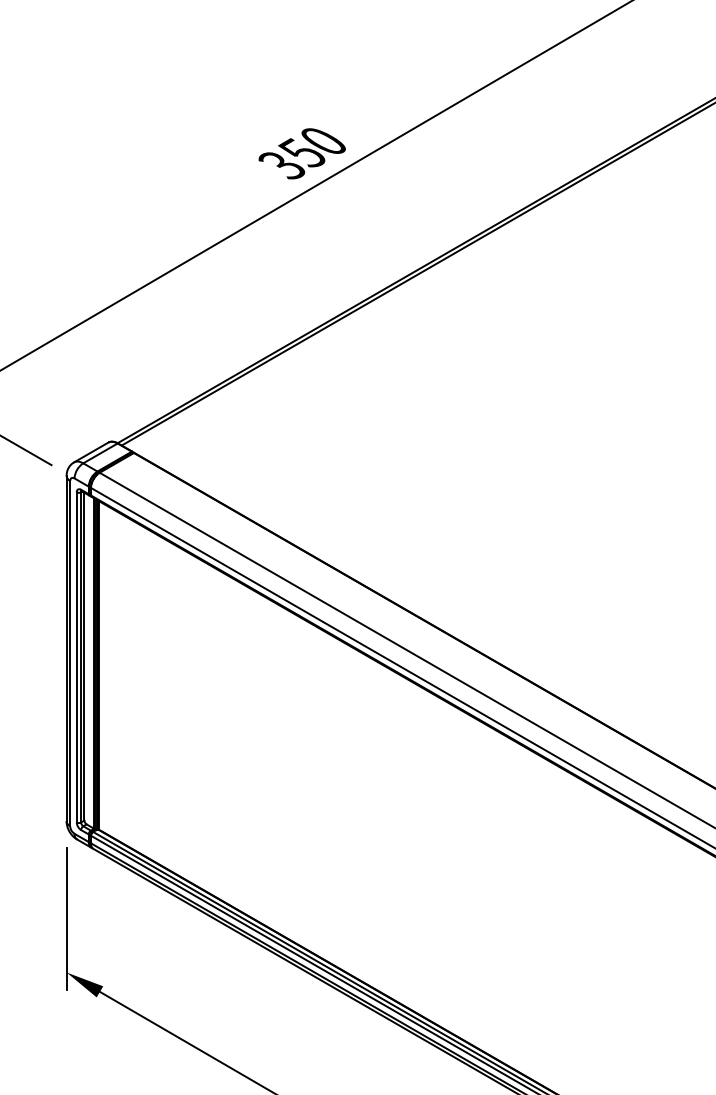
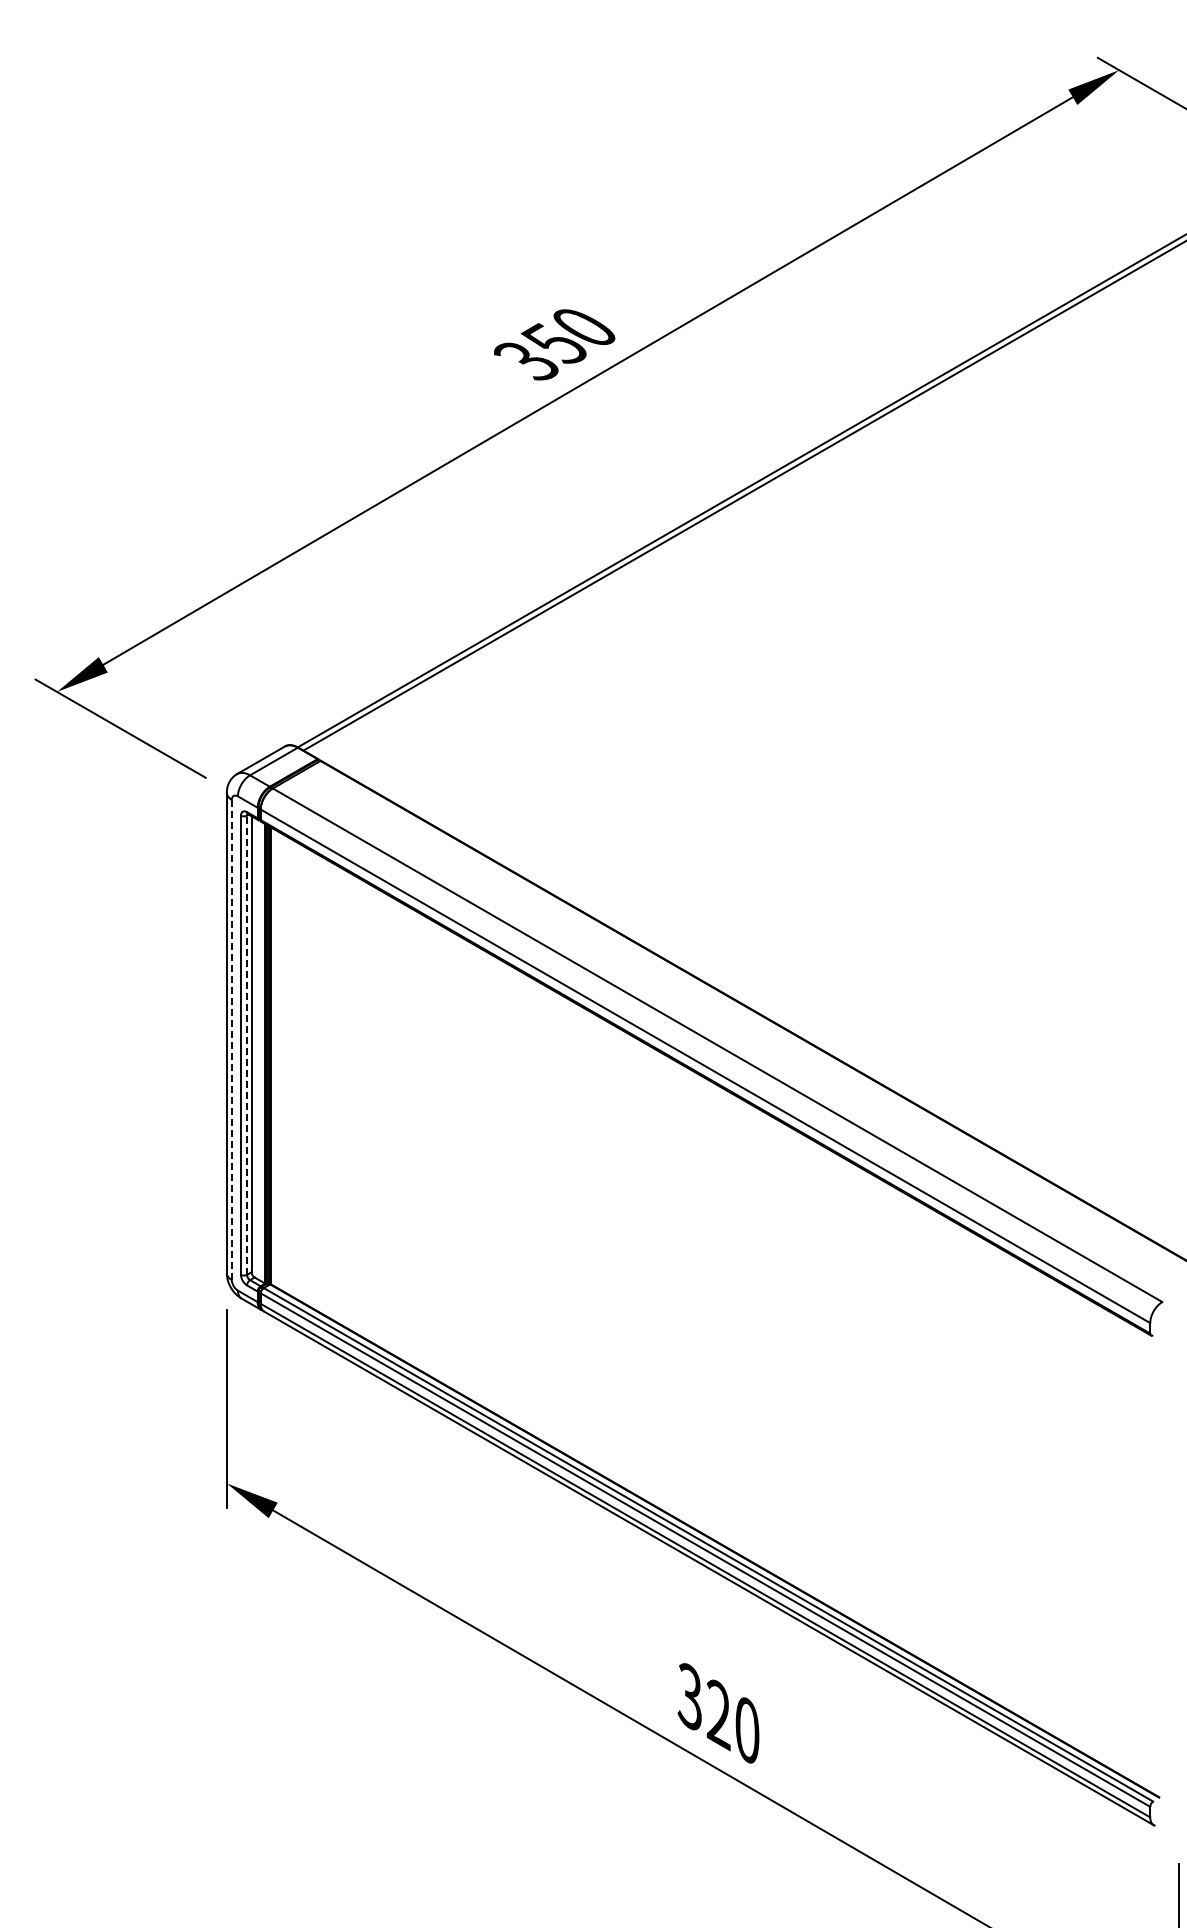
line: (69, 653) -> (231, 1039), solid -> dashed
line: (81, 657) -> (247, 1045), solid -> dashed

